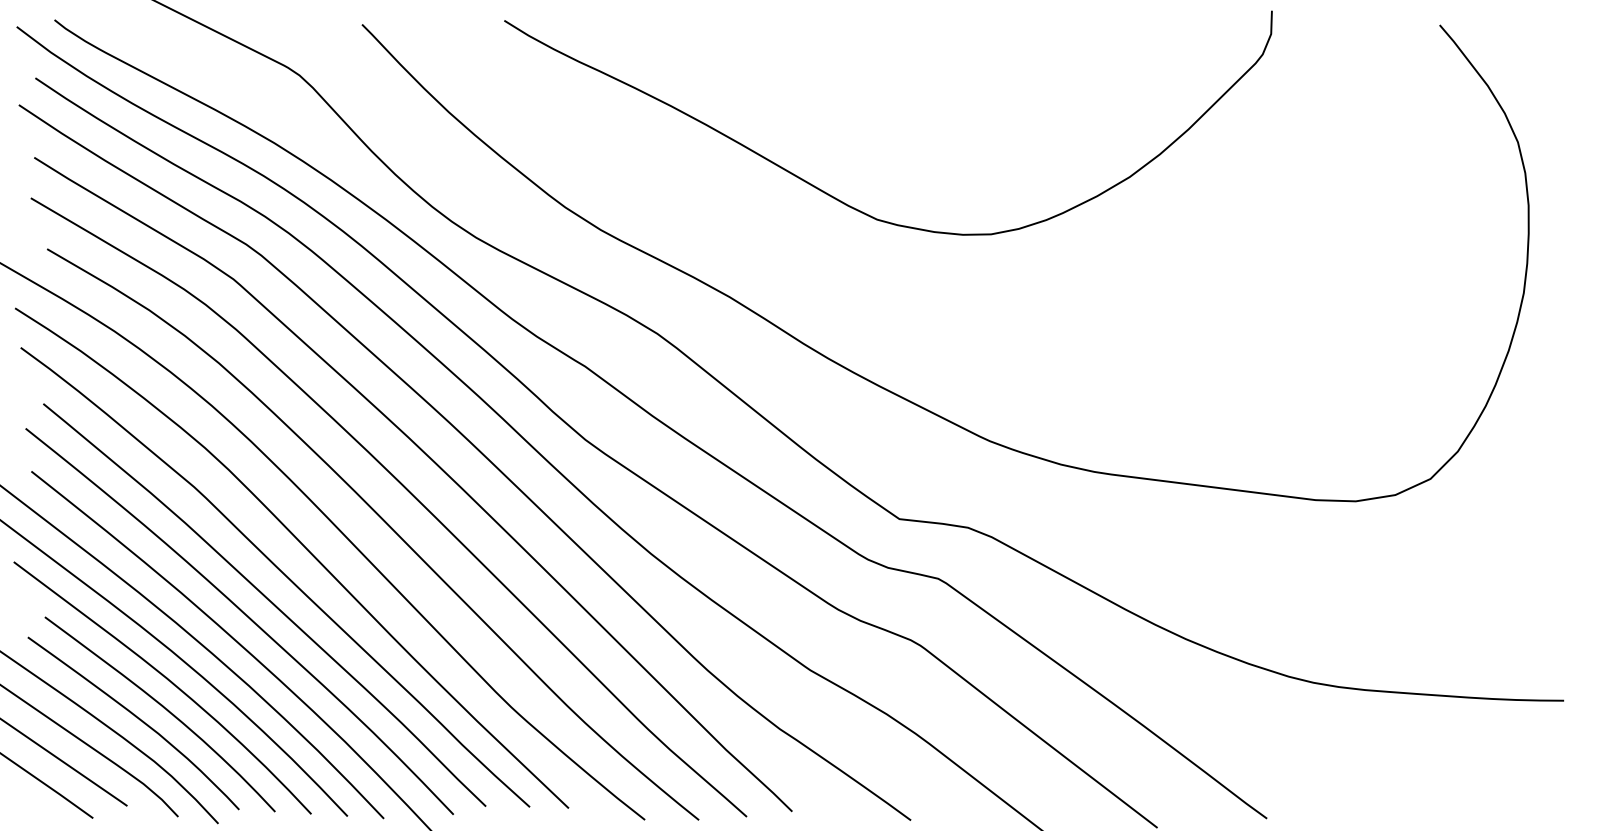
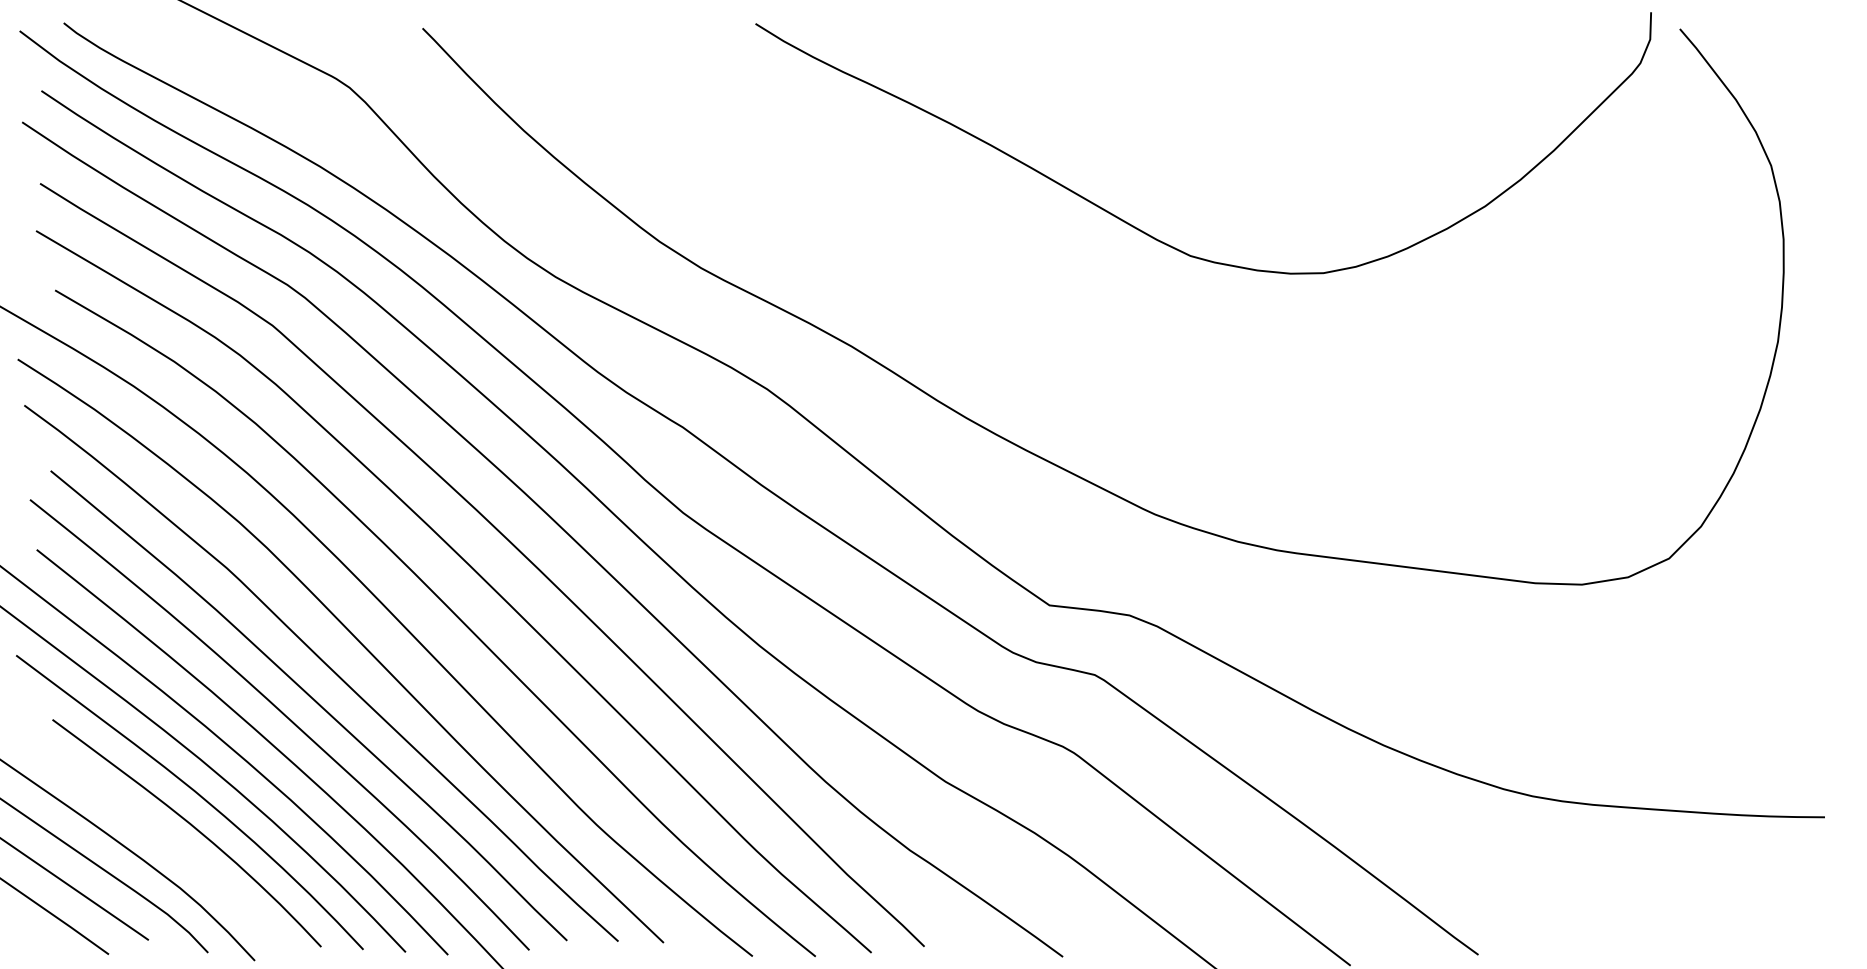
curve: (845, 202) -> (1153, 236), moved
curve: (137, 718) -> (160, 838), removed

